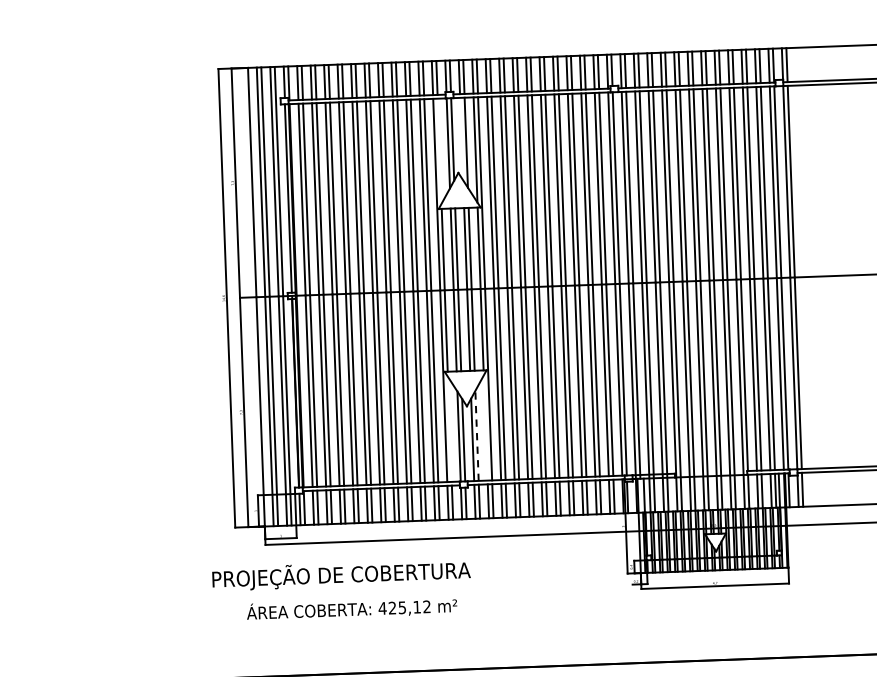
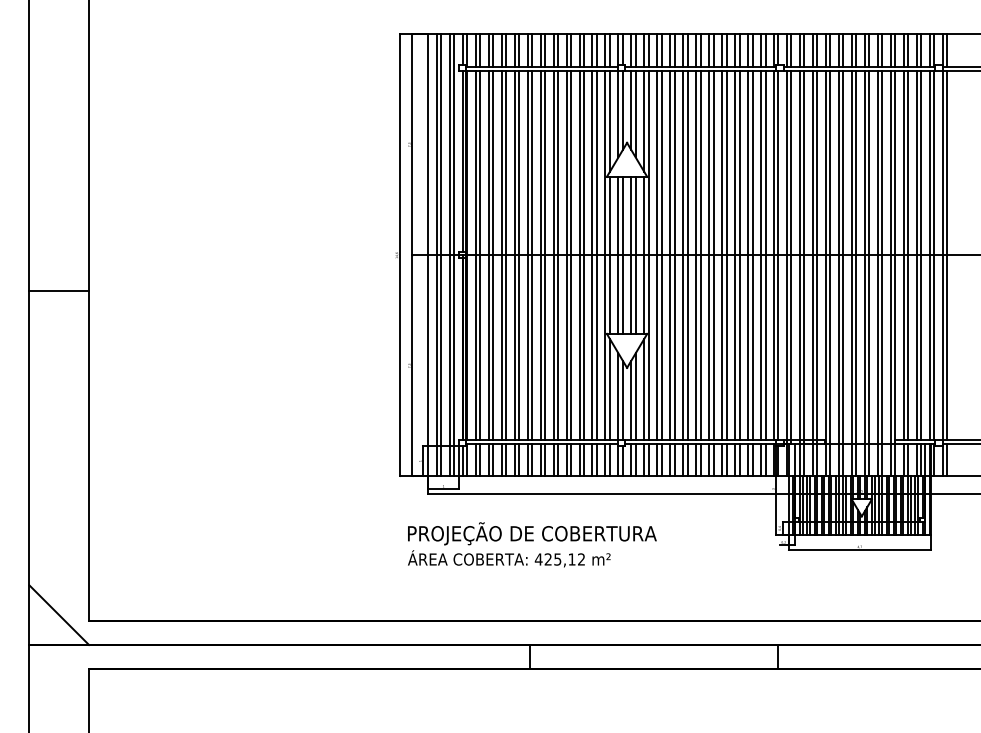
line: (461, 139) -> (631, 110), added
line: (439, 151) -> (609, 121), added
line: (485, 428) -> (644, 389), added
line: (449, 429) -> (609, 389), added
line: (476, 435) -> (635, 396), dashed -> solid
text: (341, 574) -> (532, 533), moved

